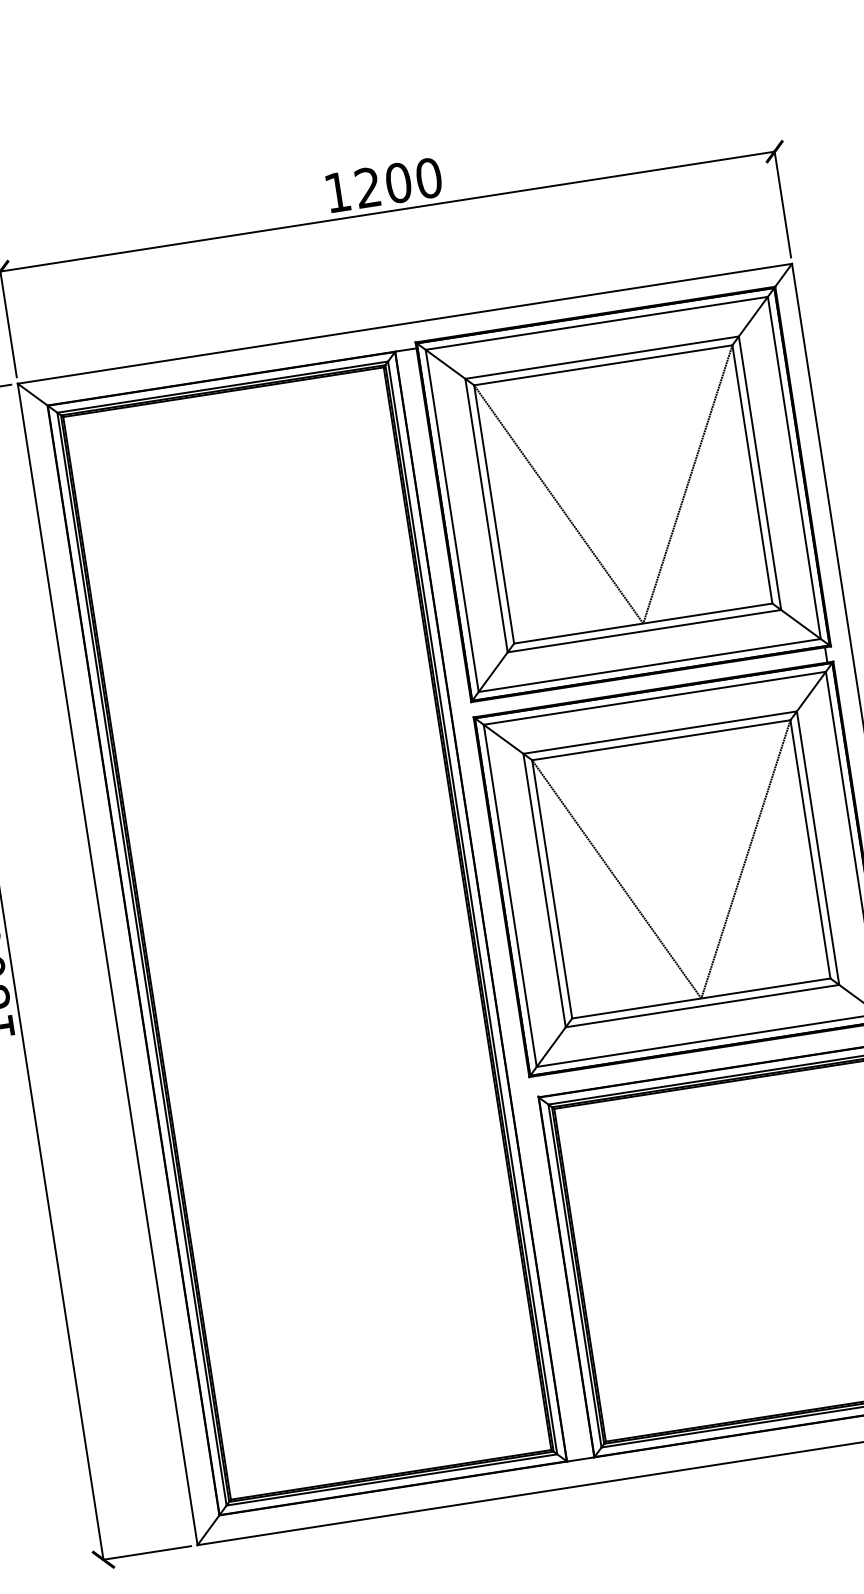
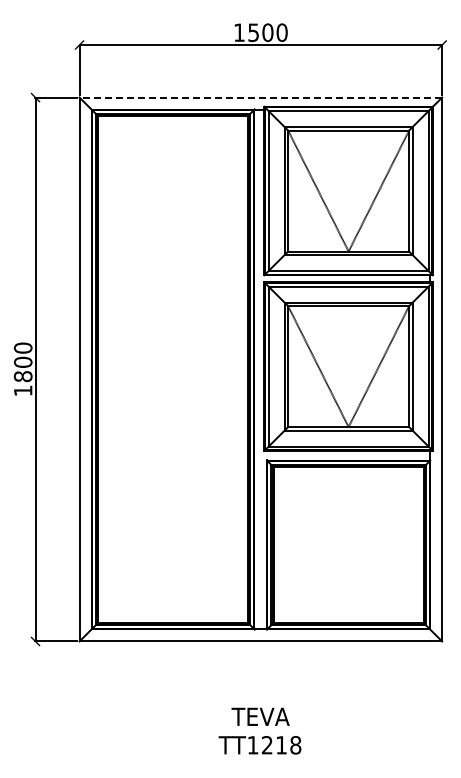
text: (367, 187) -> (253, 32), 1200 -> 1500
line: (404, 323) -> (260, 97), solid -> dashed

